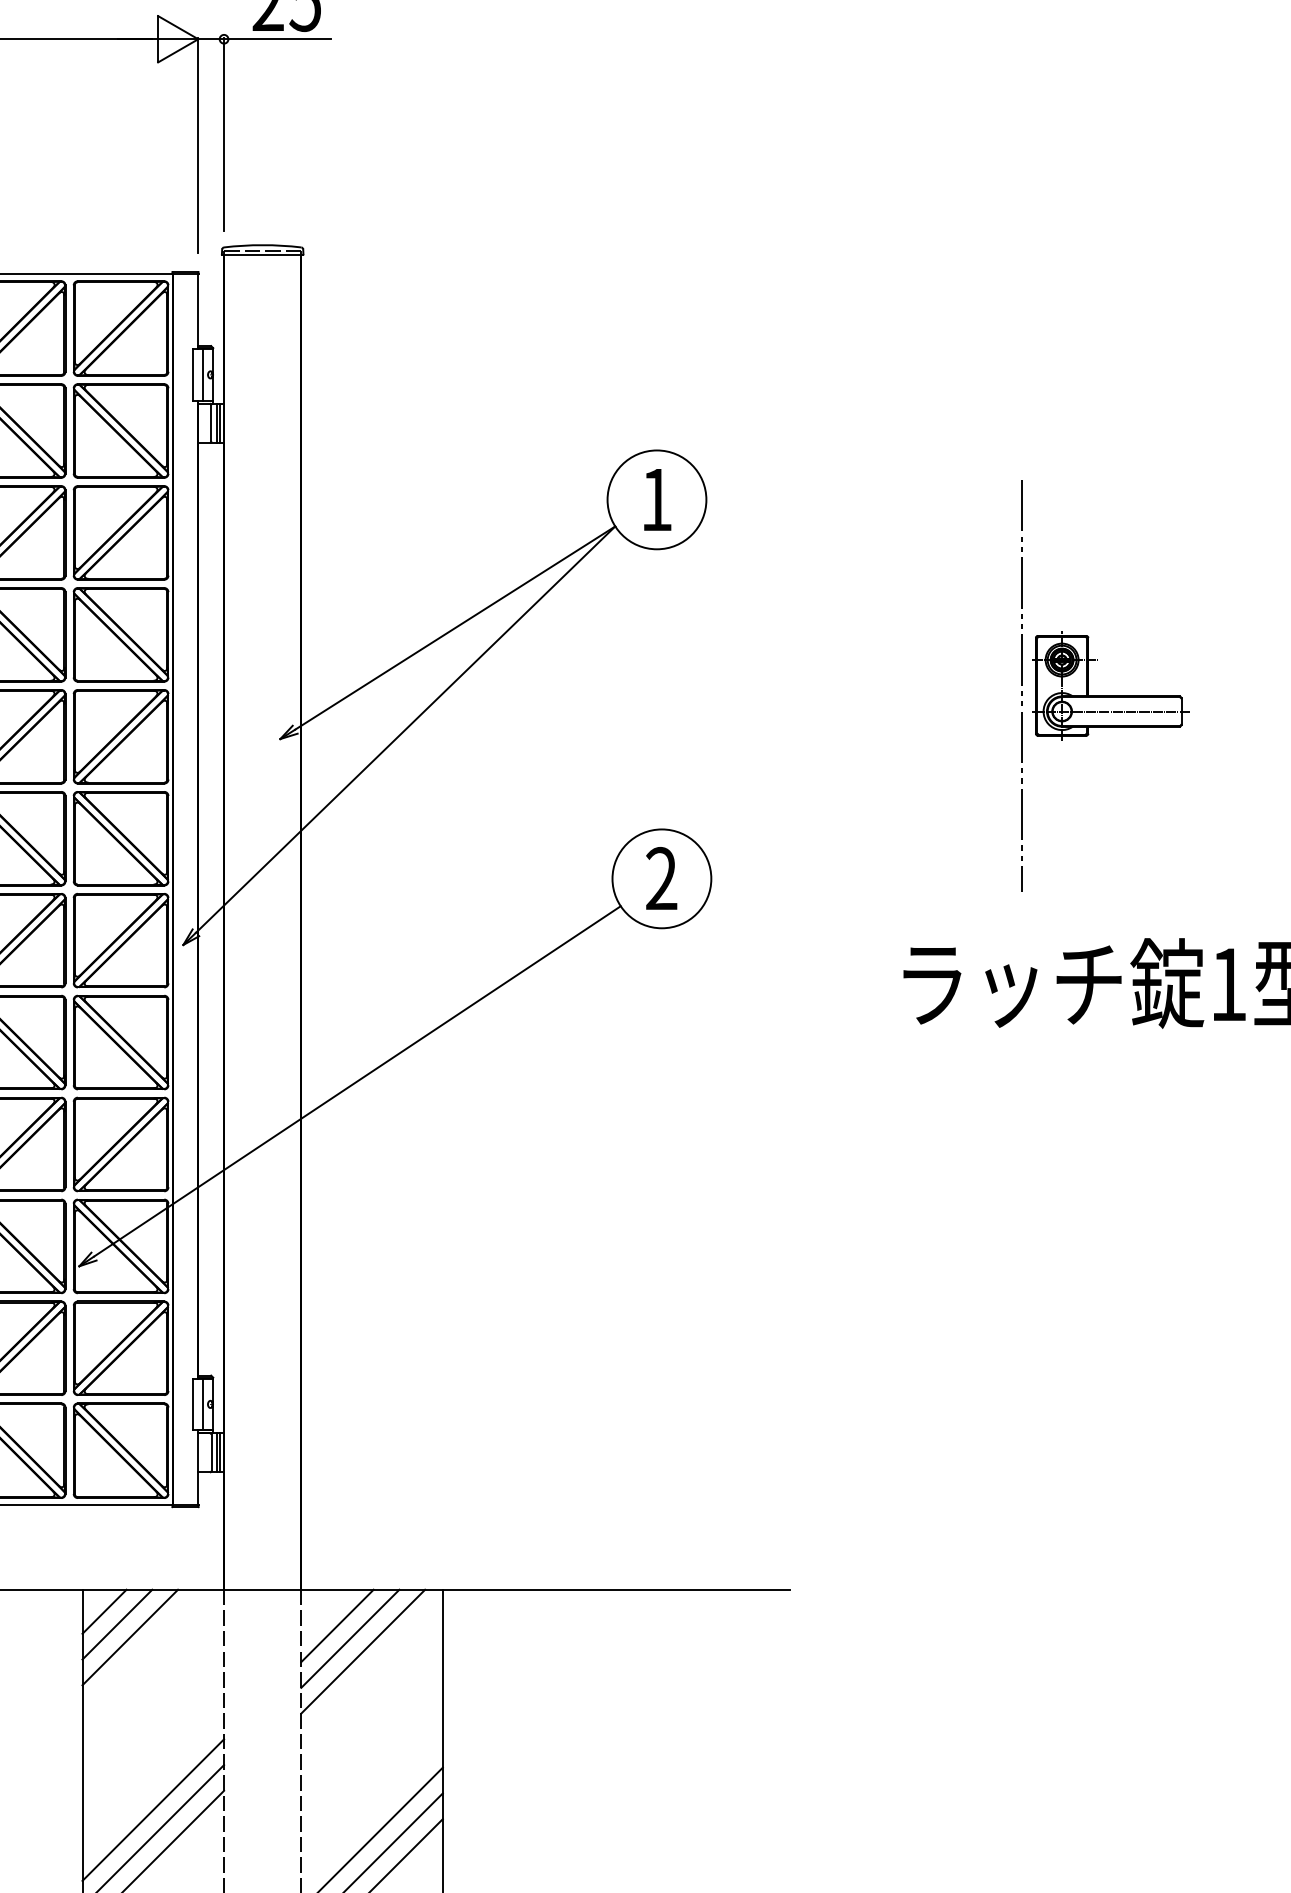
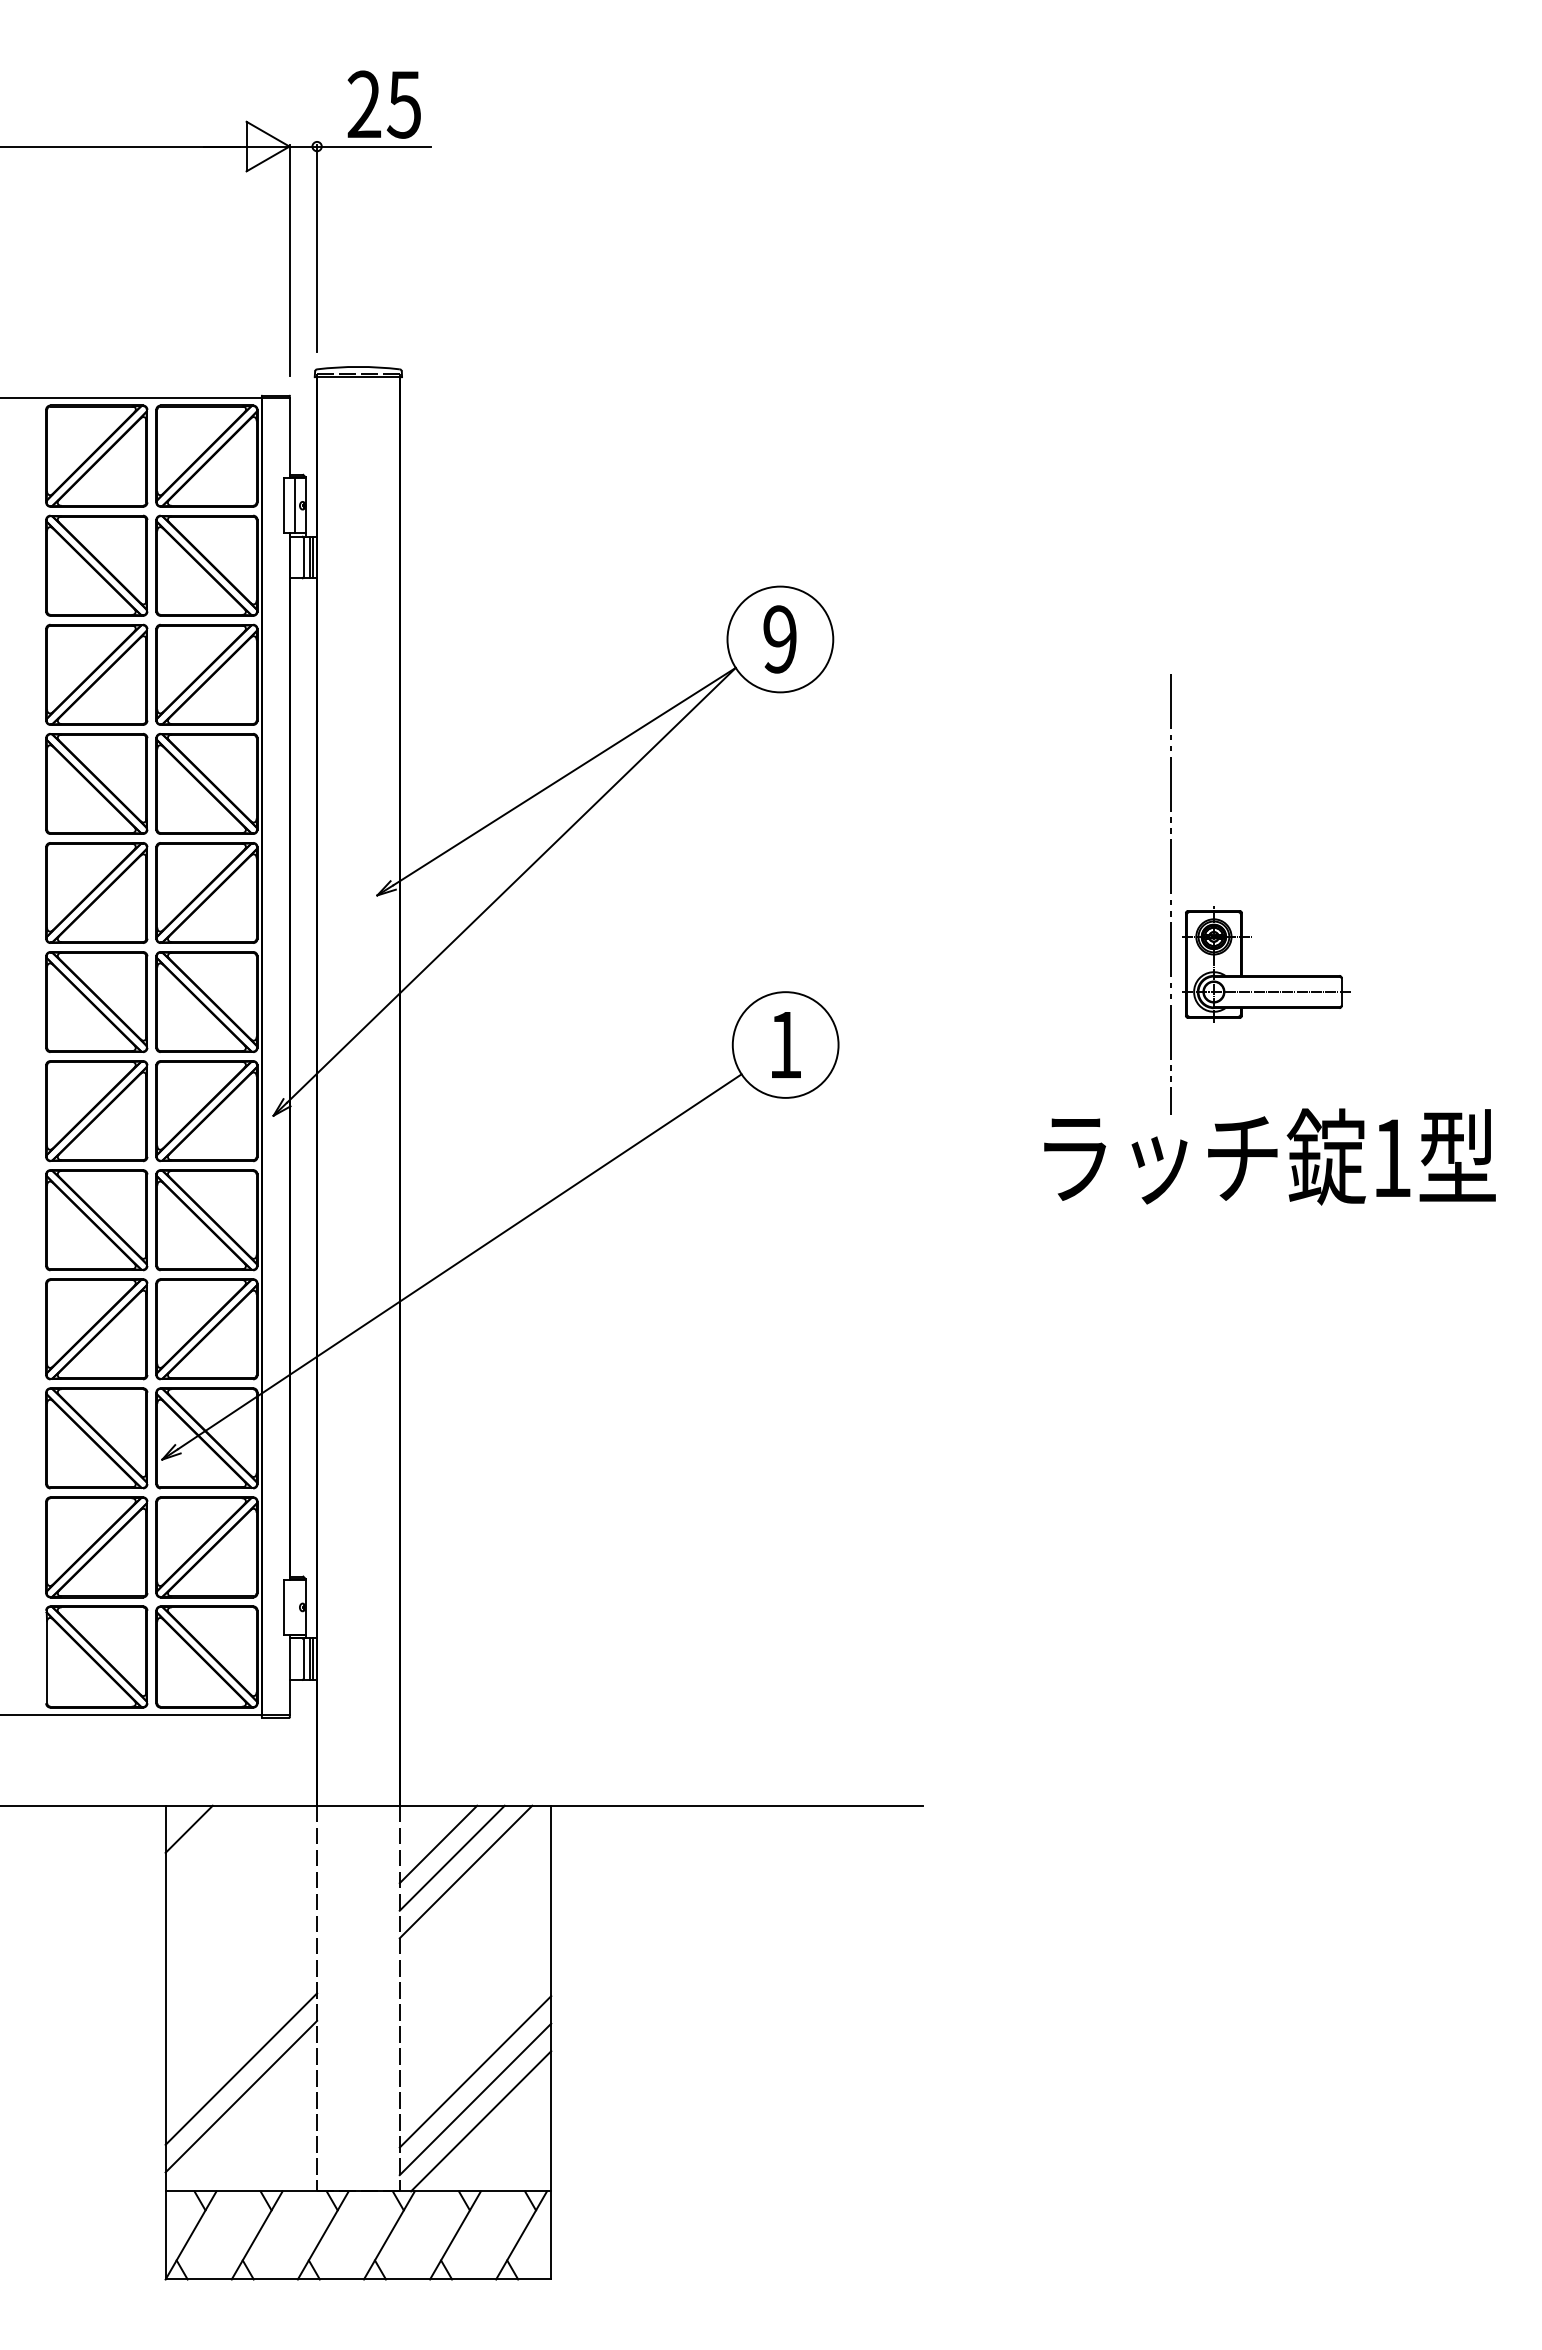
text: (656, 499) -> (779, 639), 1 -> 9
line: (1021, 684) -> (1170, 893), moved
part: (1111, 696) -> (1266, 975), moved
text: (661, 877) -> (785, 1043), 2 -> 1
line: (203, 1403) -> (295, 1606), removed
line: (116, 1624) -> (202, 1842), removed
line: (130, 1637) -> (216, 1856), removed
line: (153, 1810) -> (241, 2041), removed

